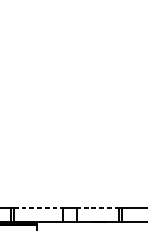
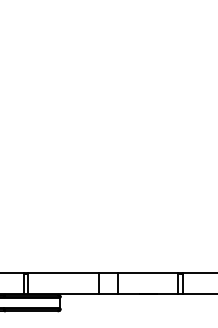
line: (38, 207) -> (63, 273), dashed -> solid
line: (97, 207) -> (147, 273), dashed -> solid

